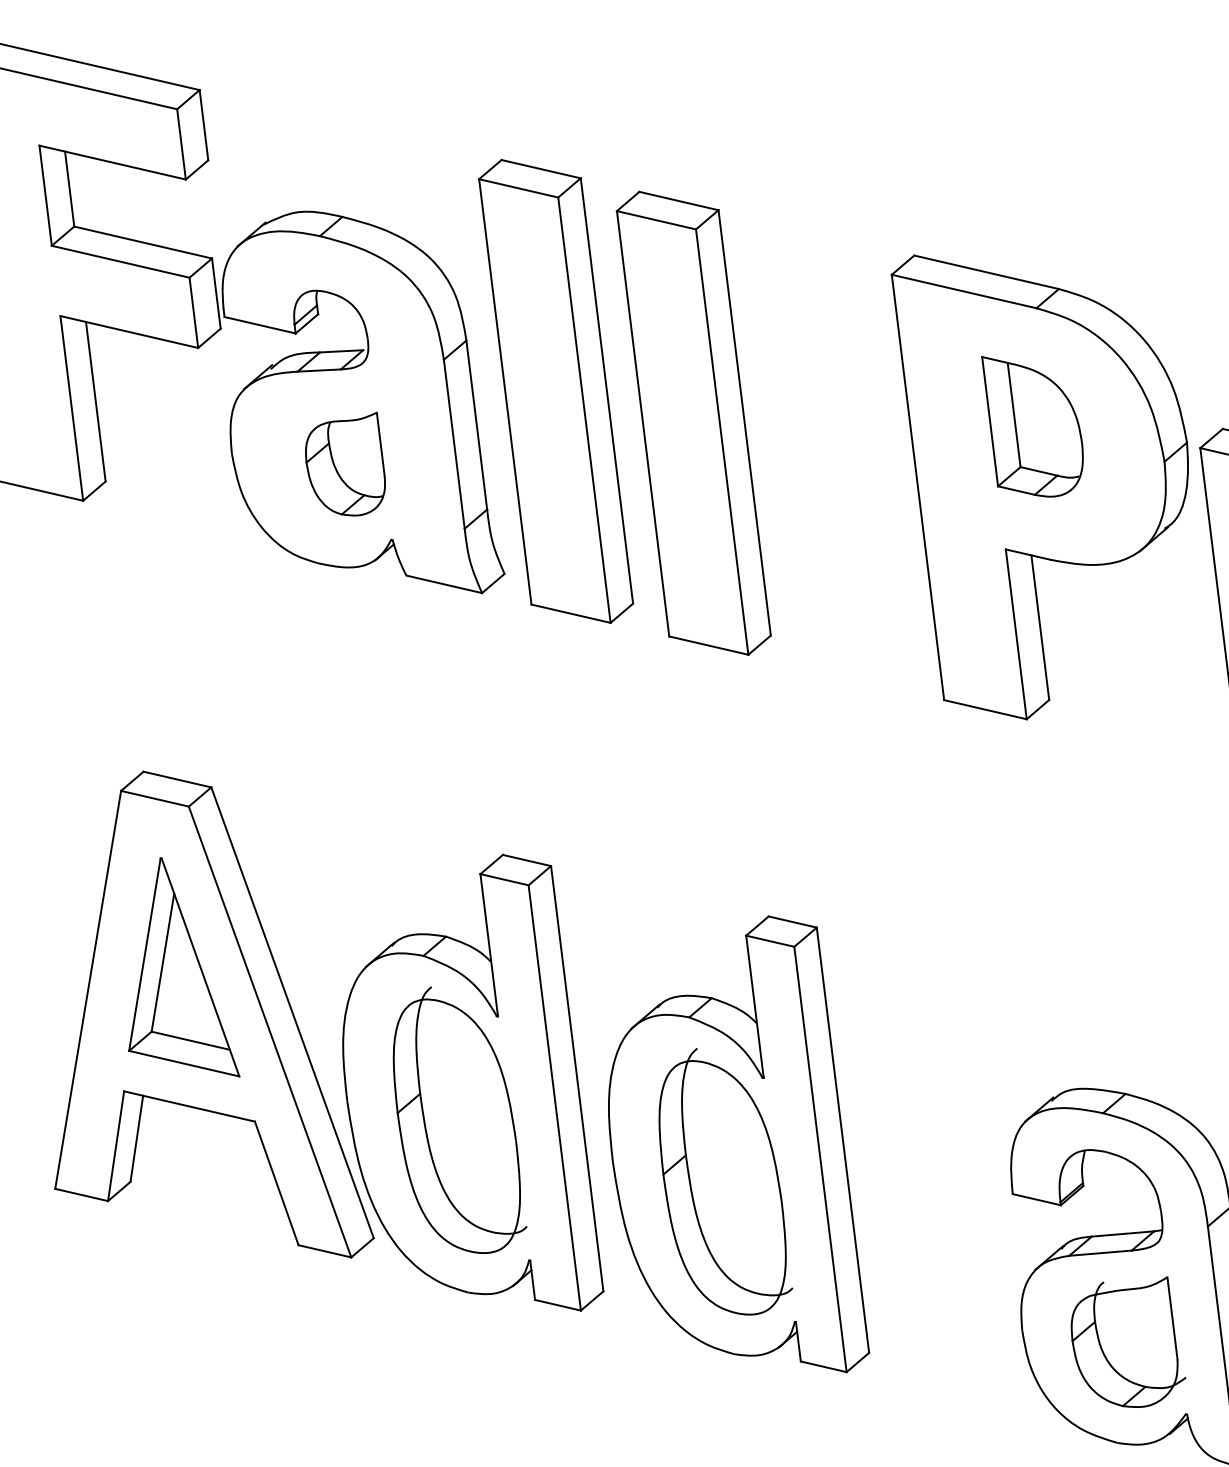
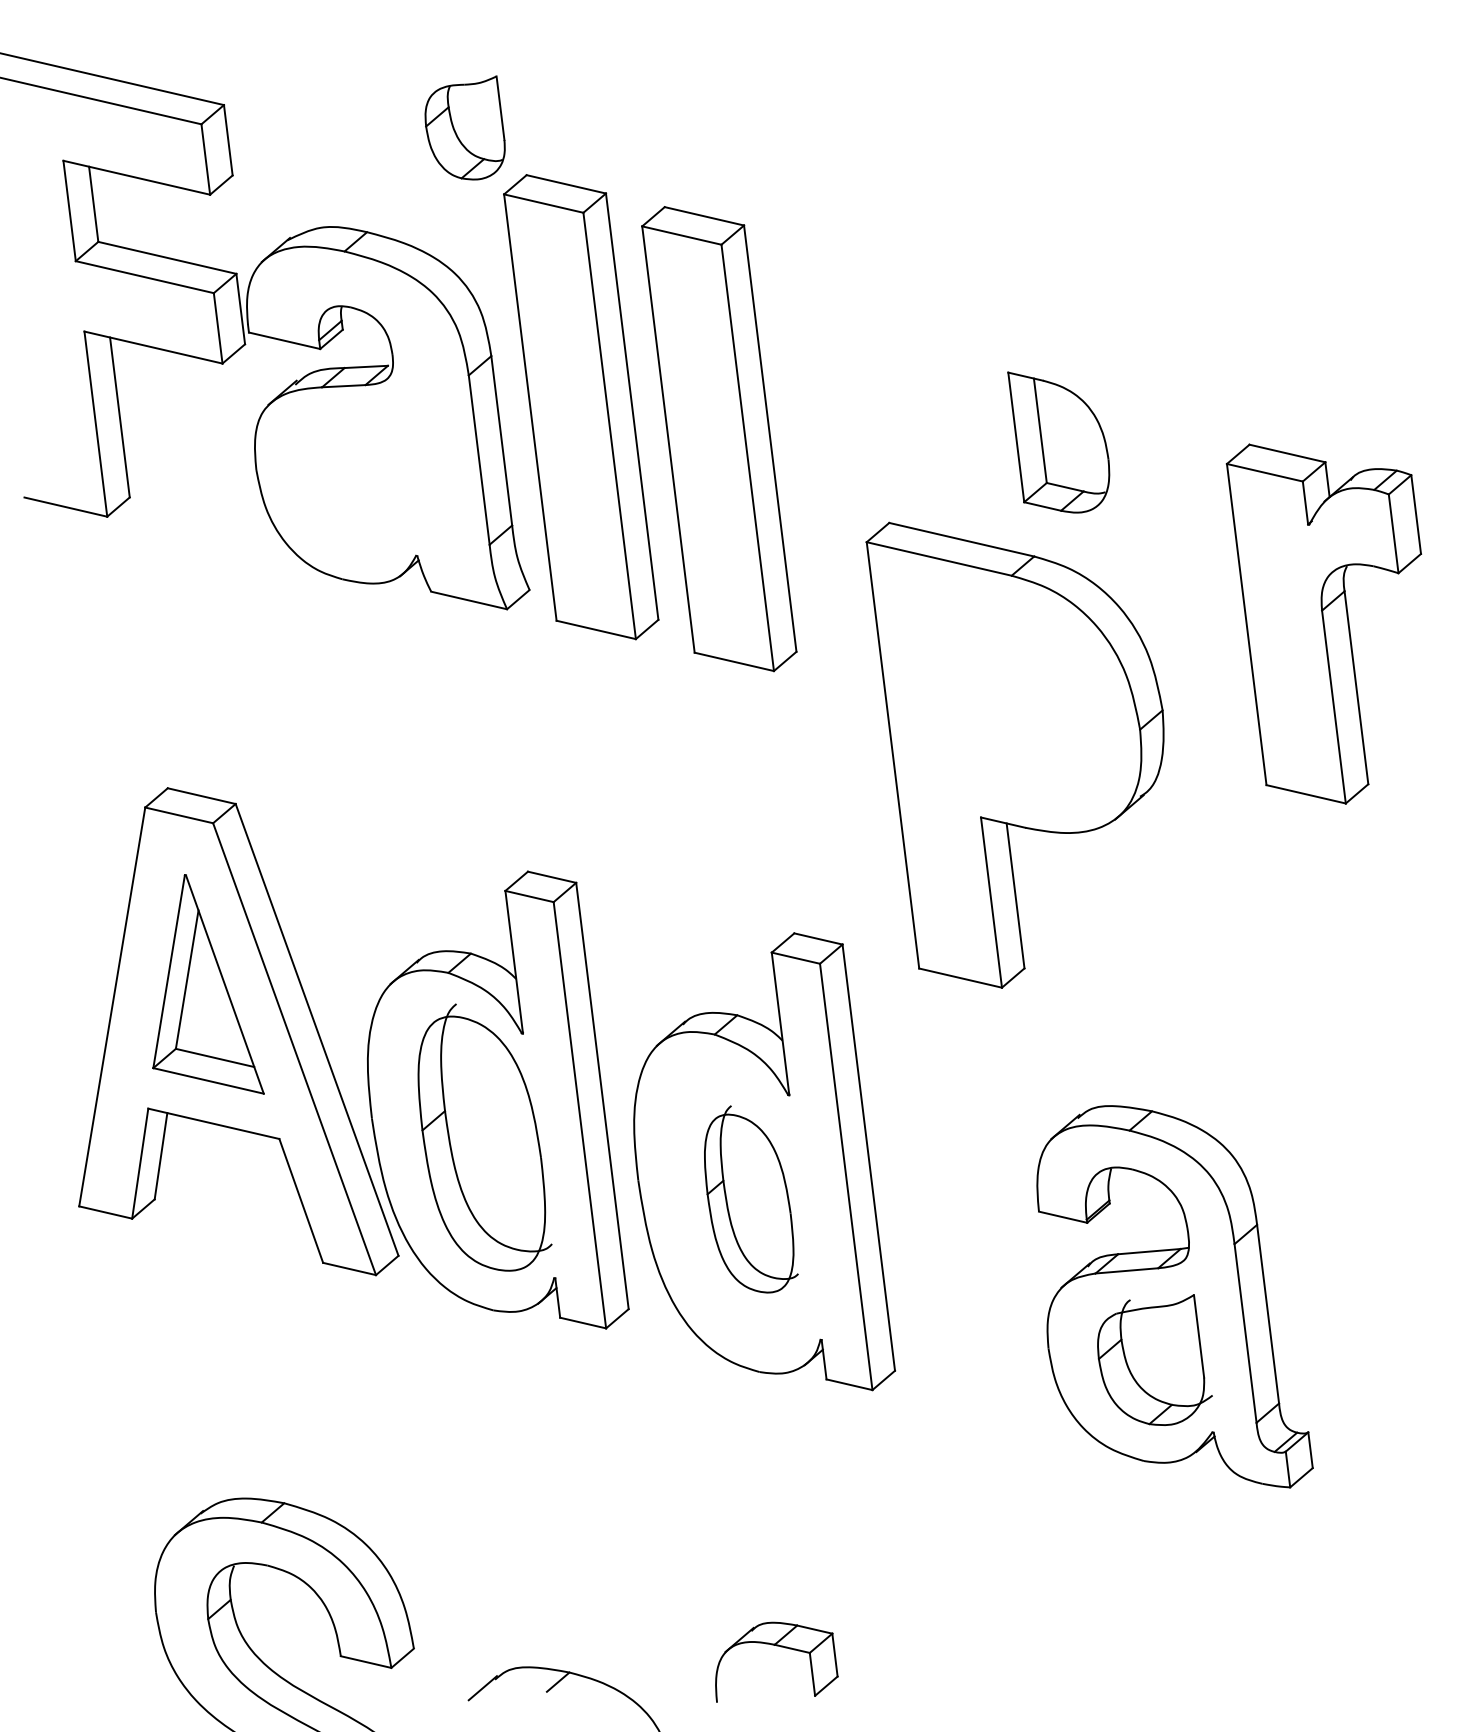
part: (344, 463) -> (464, 127), moved
part: (1039, 486) -> (1014, 754), moved
part: (725, 1181) -> (751, 1199), size x0.7

